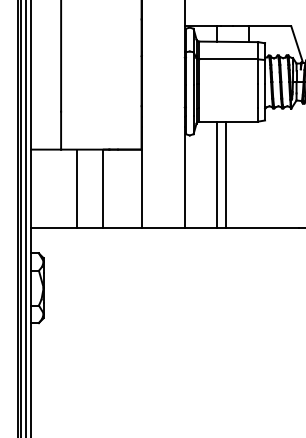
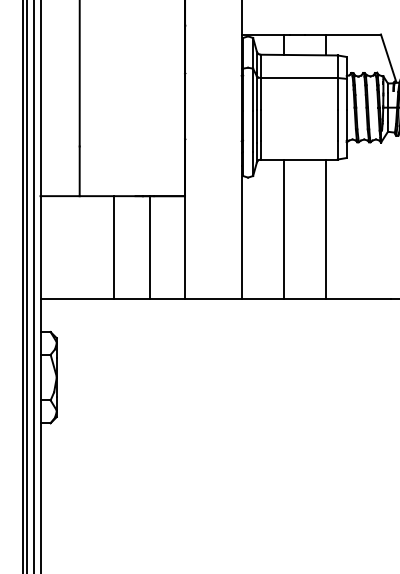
line: (226, 175) -> (326, 229), moved
line: (77, 188) -> (114, 247), moved
line: (102, 188) -> (149, 247), moved

